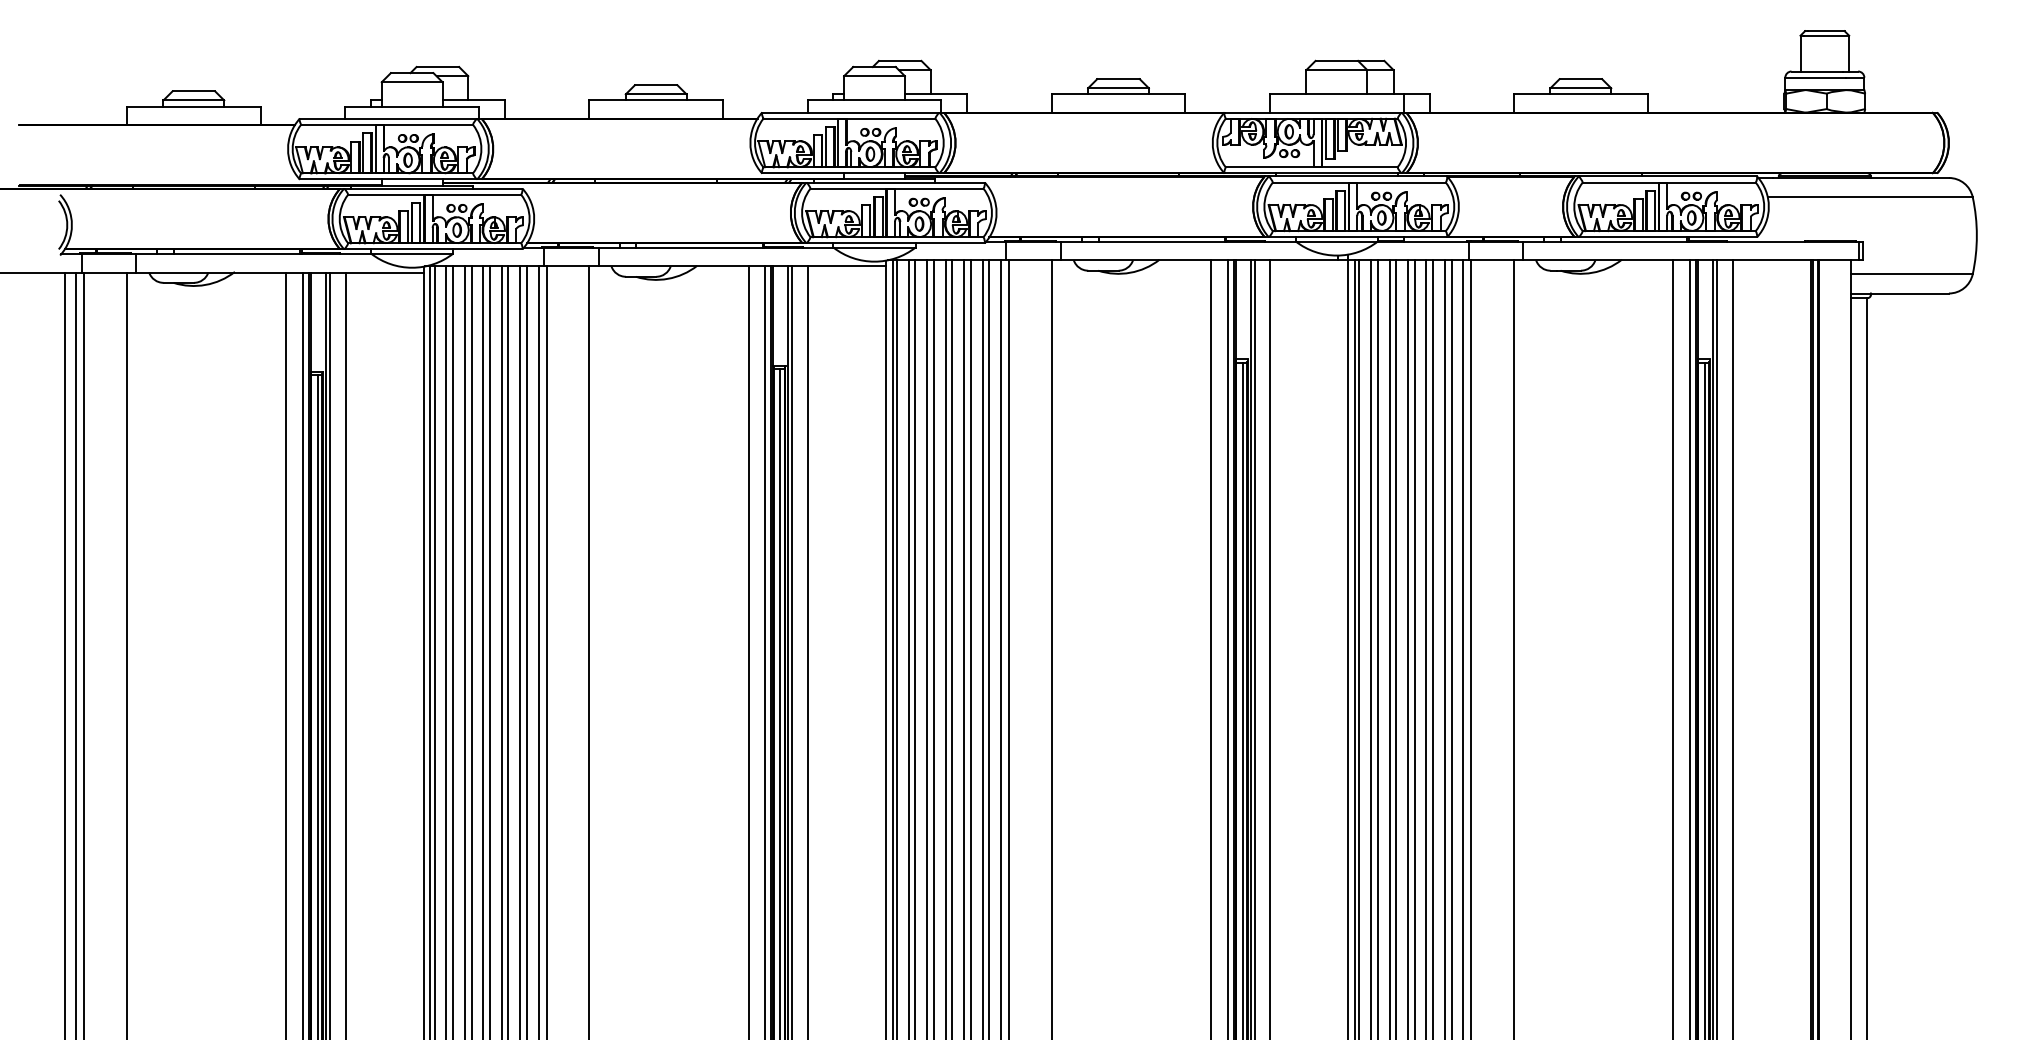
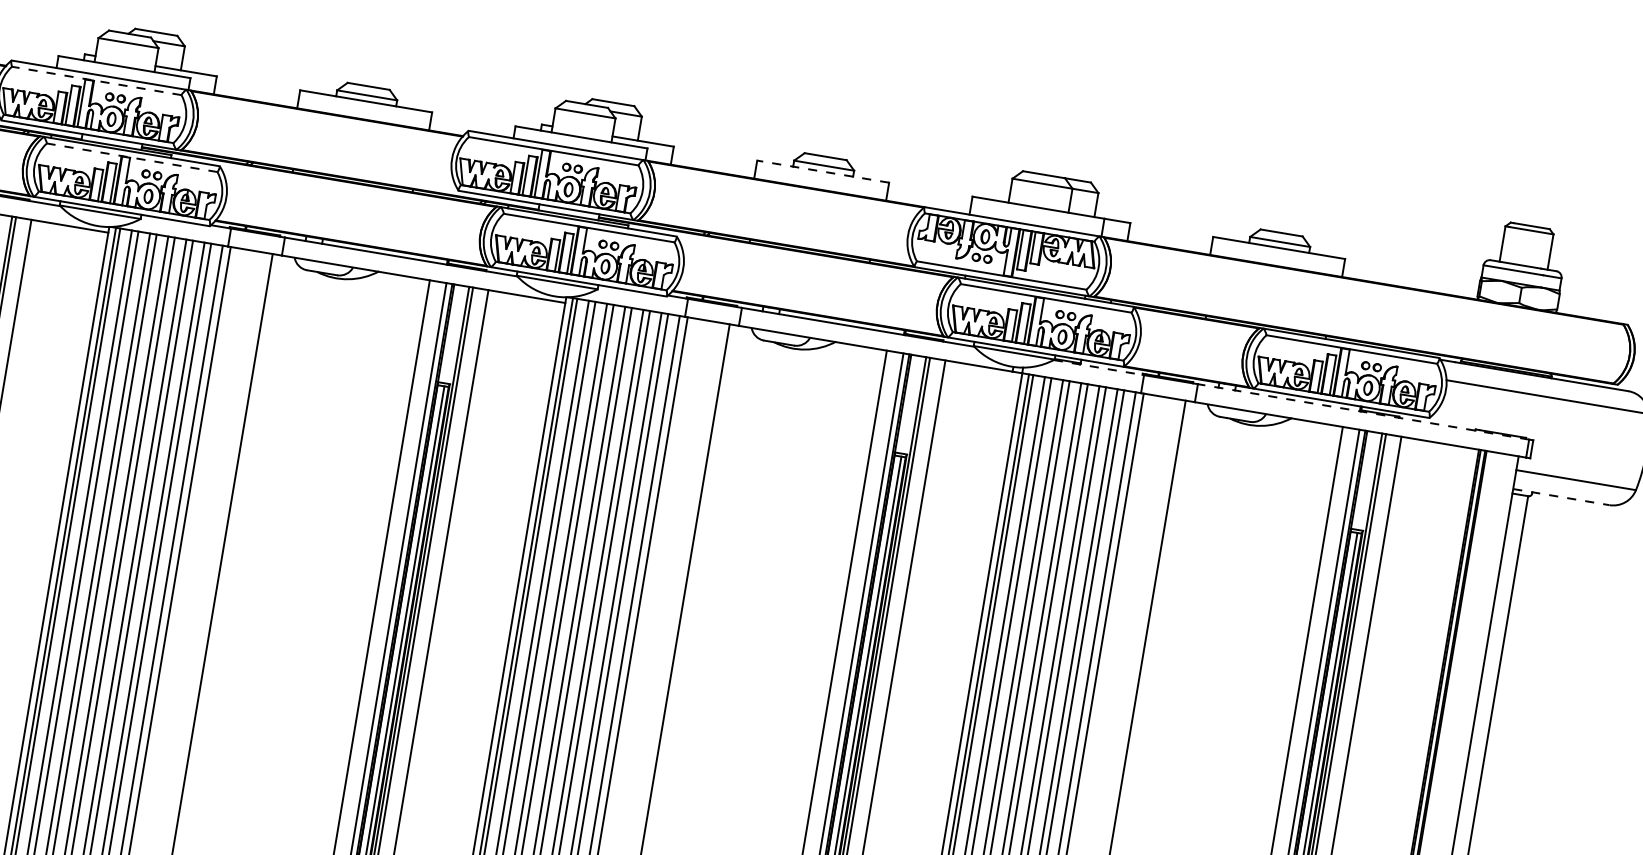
line: (1118, 94) -> (823, 171), solid -> dashed
line: (387, 124) -> (97, 80), solid -> dashed
line: (434, 194) -> (132, 157), solid -> dashed
line: (1422, 242) -> (1098, 367), solid -> dashed
line: (1691, 242) -> (1363, 412), solid -> dashed
line: (1900, 293) -> (1561, 497), solid -> dashed

